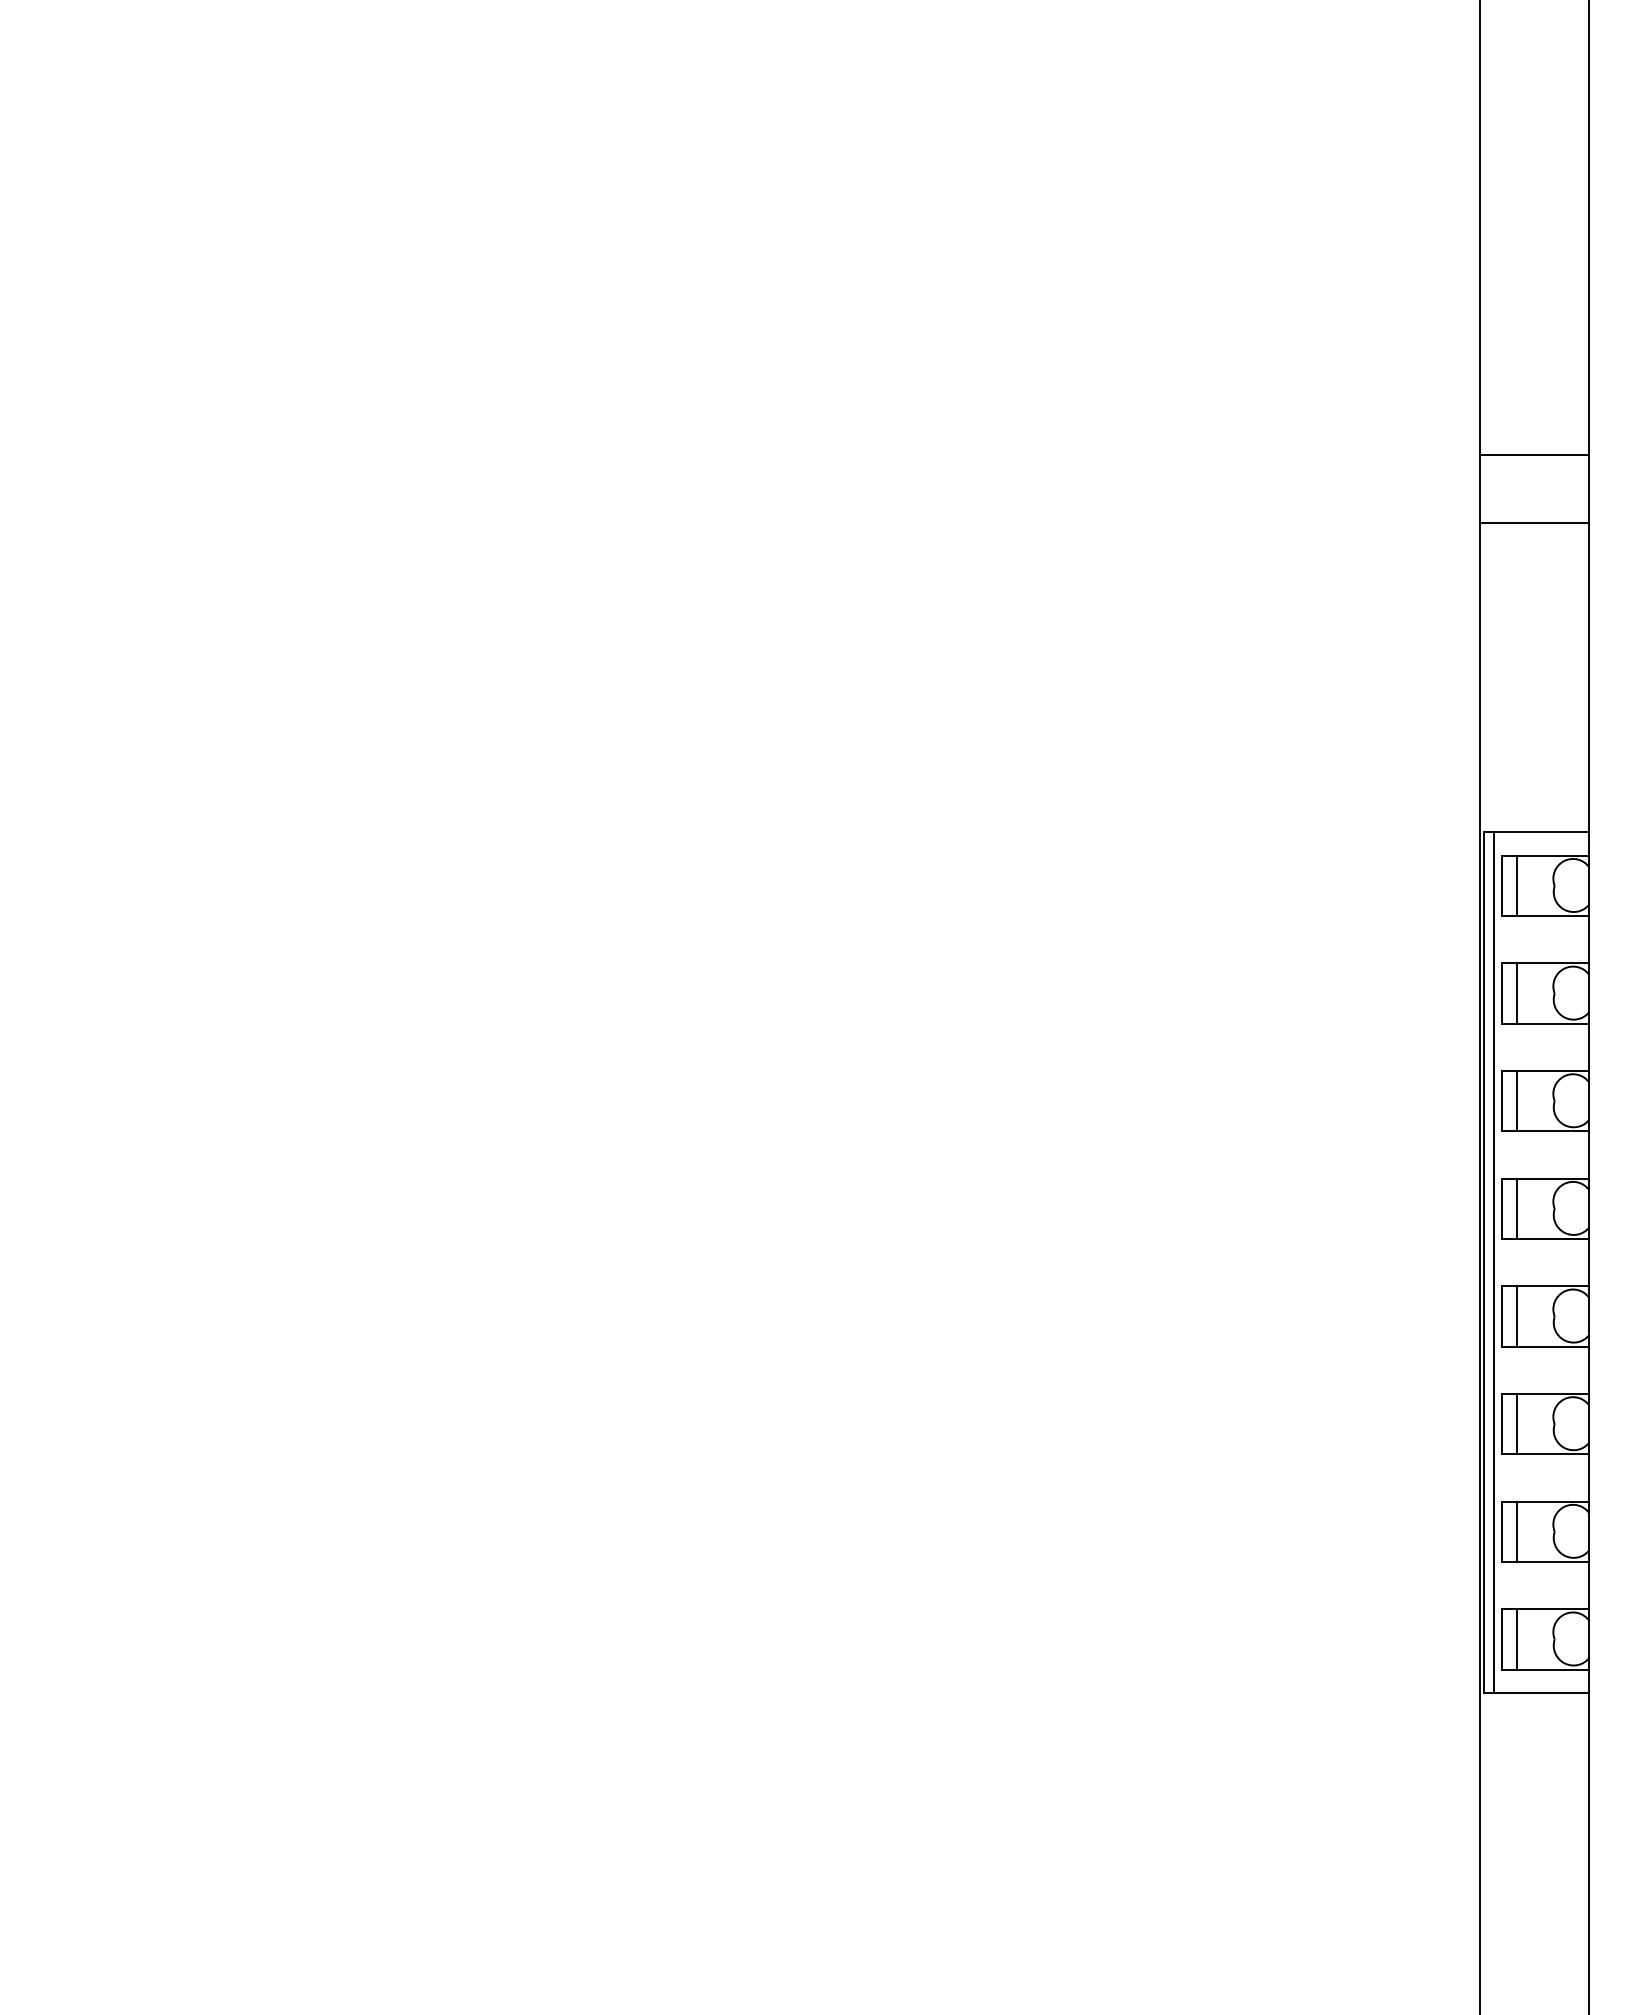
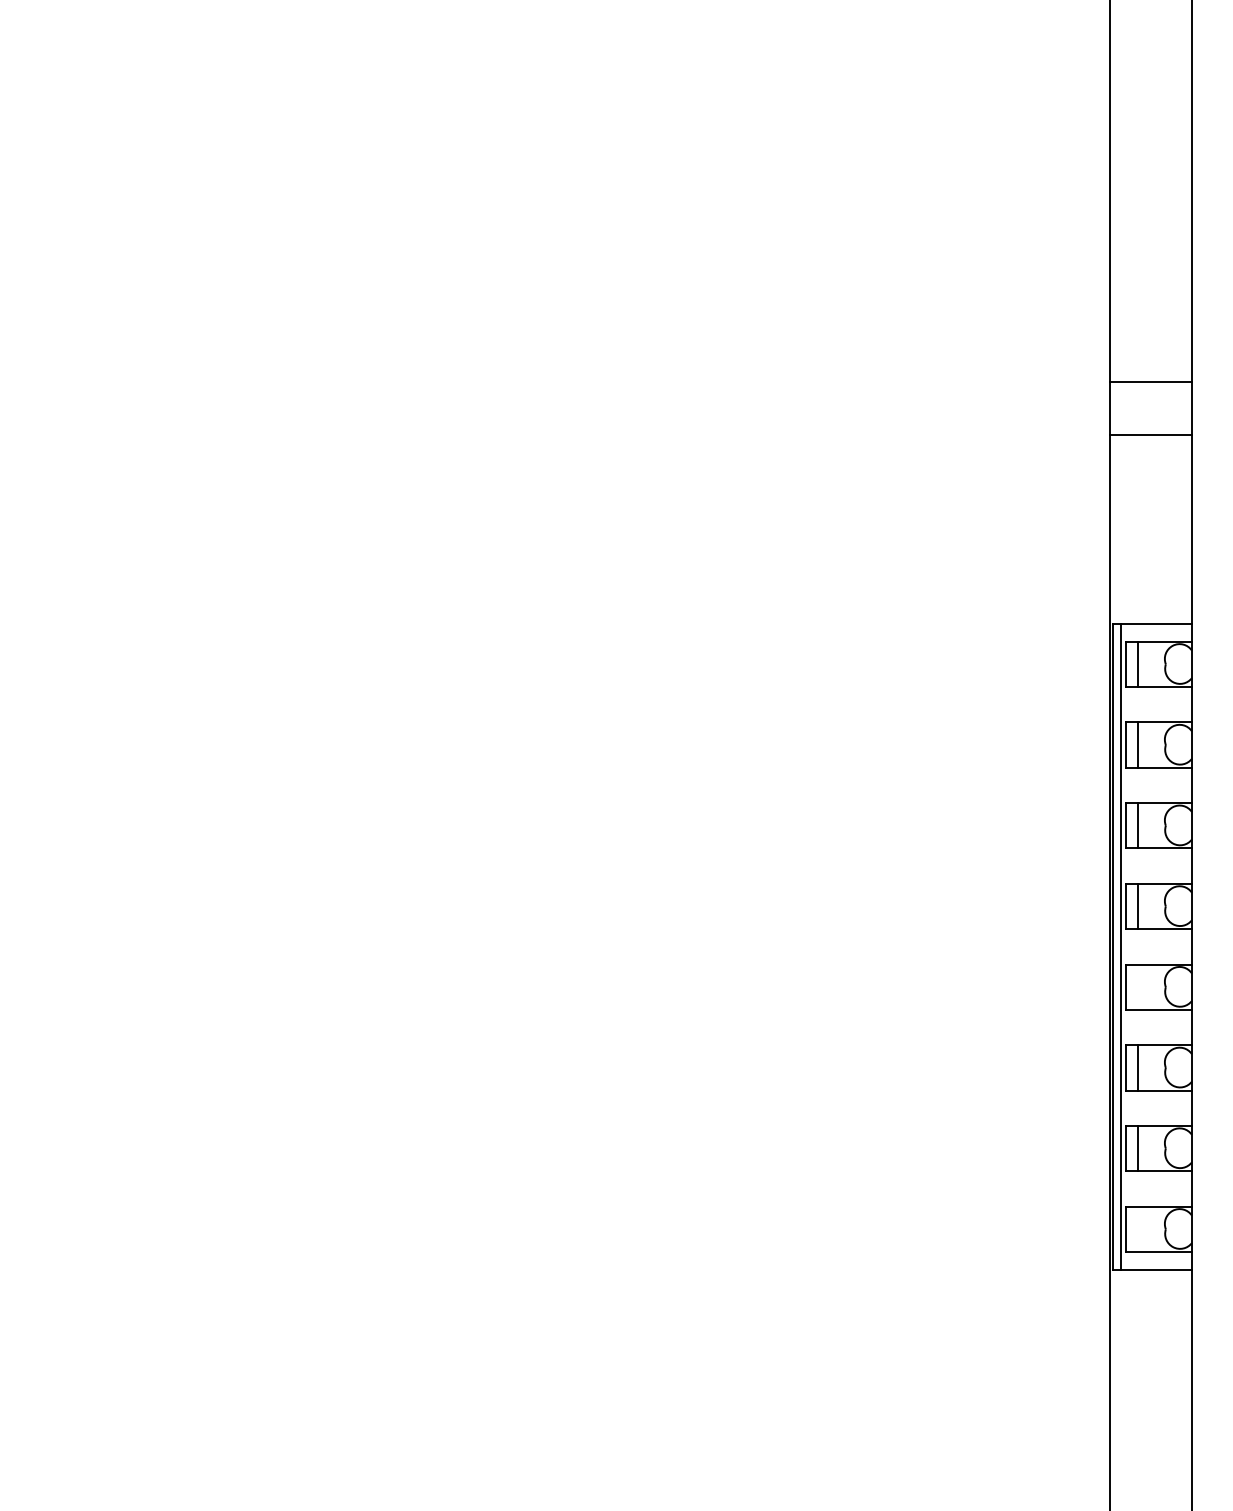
line: (1534, 454) -> (1150, 381), moved
line: (1534, 523) -> (1150, 435), moved
line: (1517, 1316) -> (1137, 987), removed
line: (1517, 1639) -> (1137, 1229), removed

